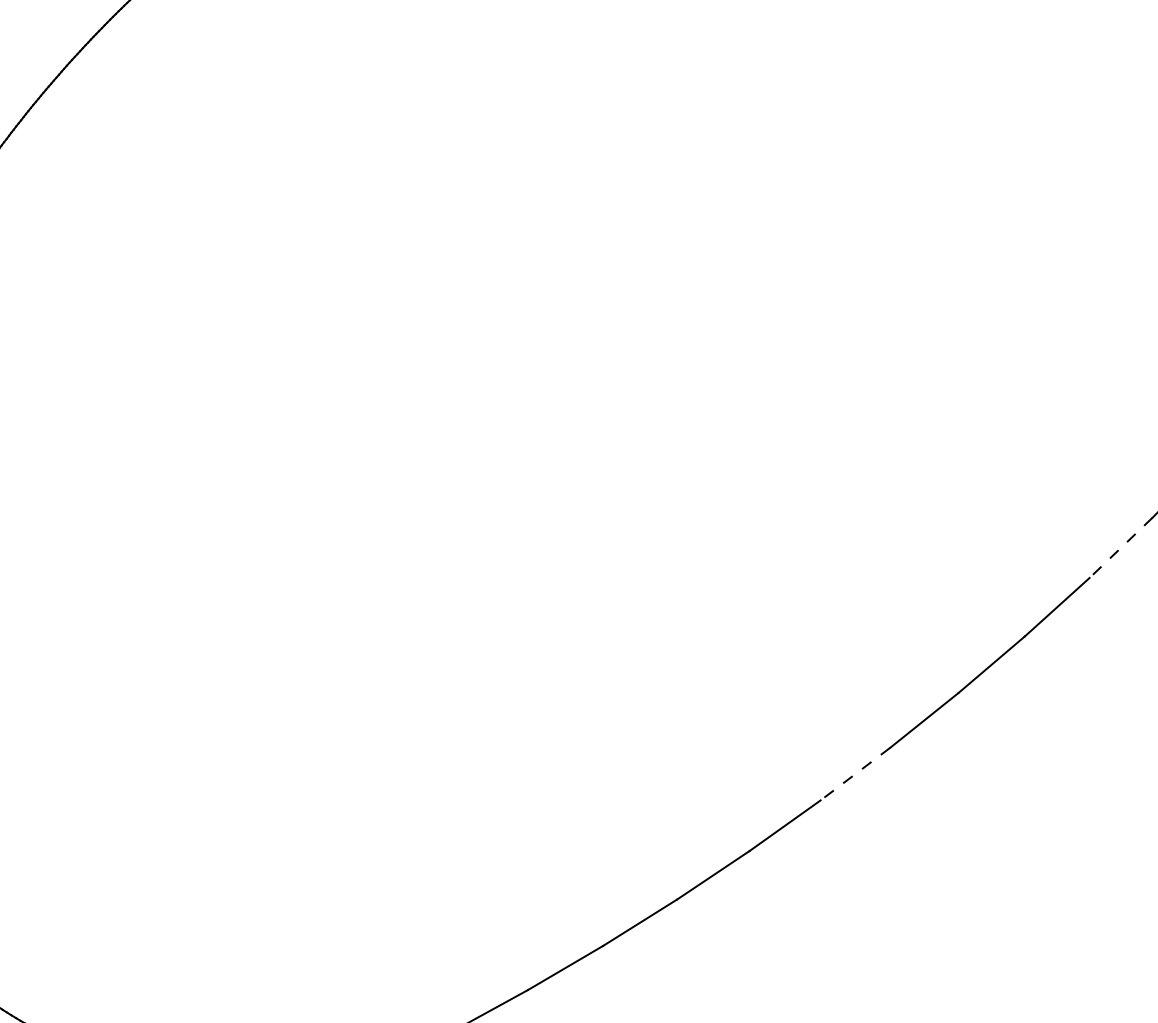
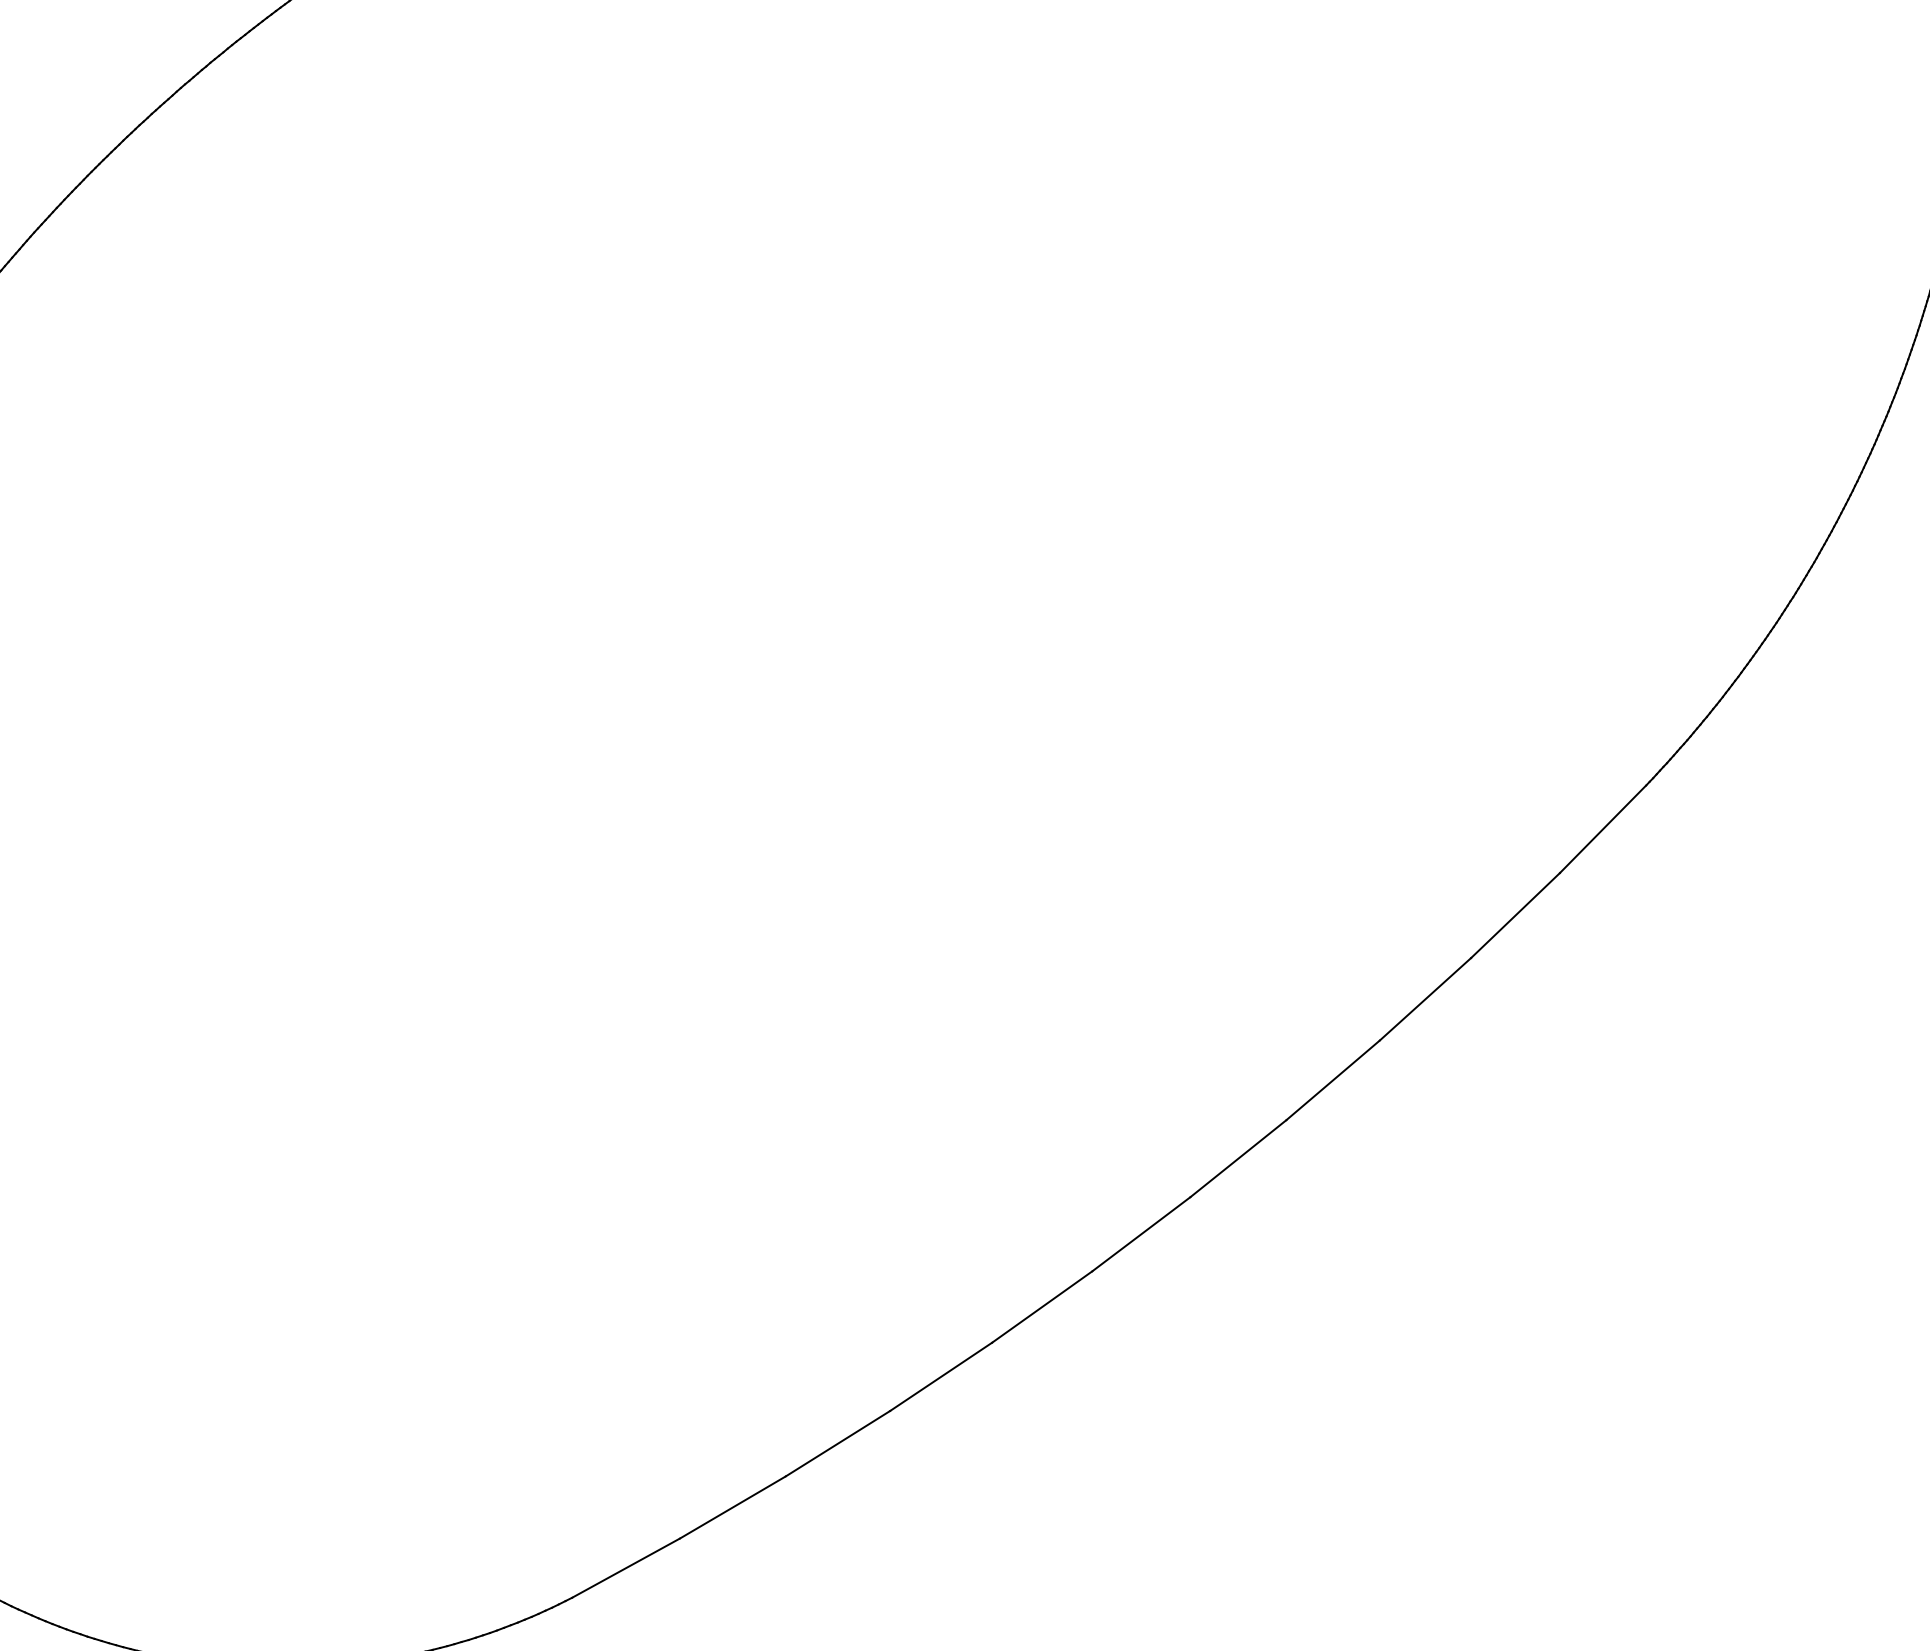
line: (1121, 547) -> (1515, 915), dashed -> solid
line: (854, 774) -> (1140, 1234), dashed -> solid

